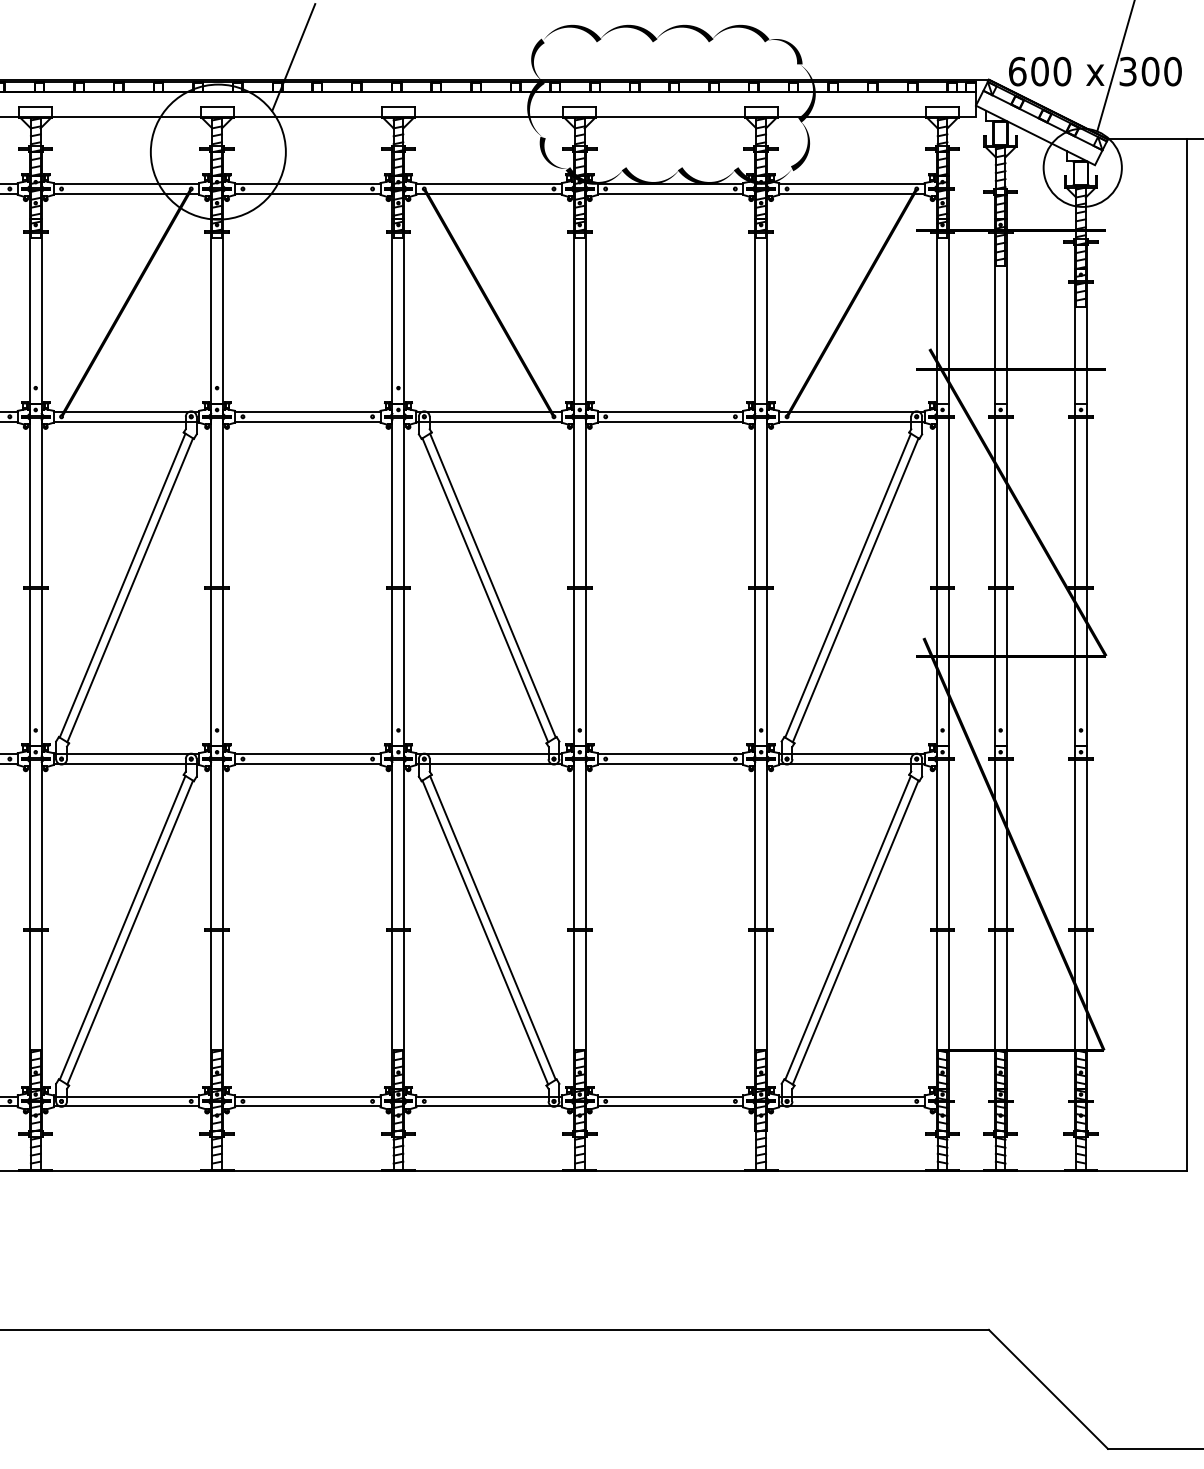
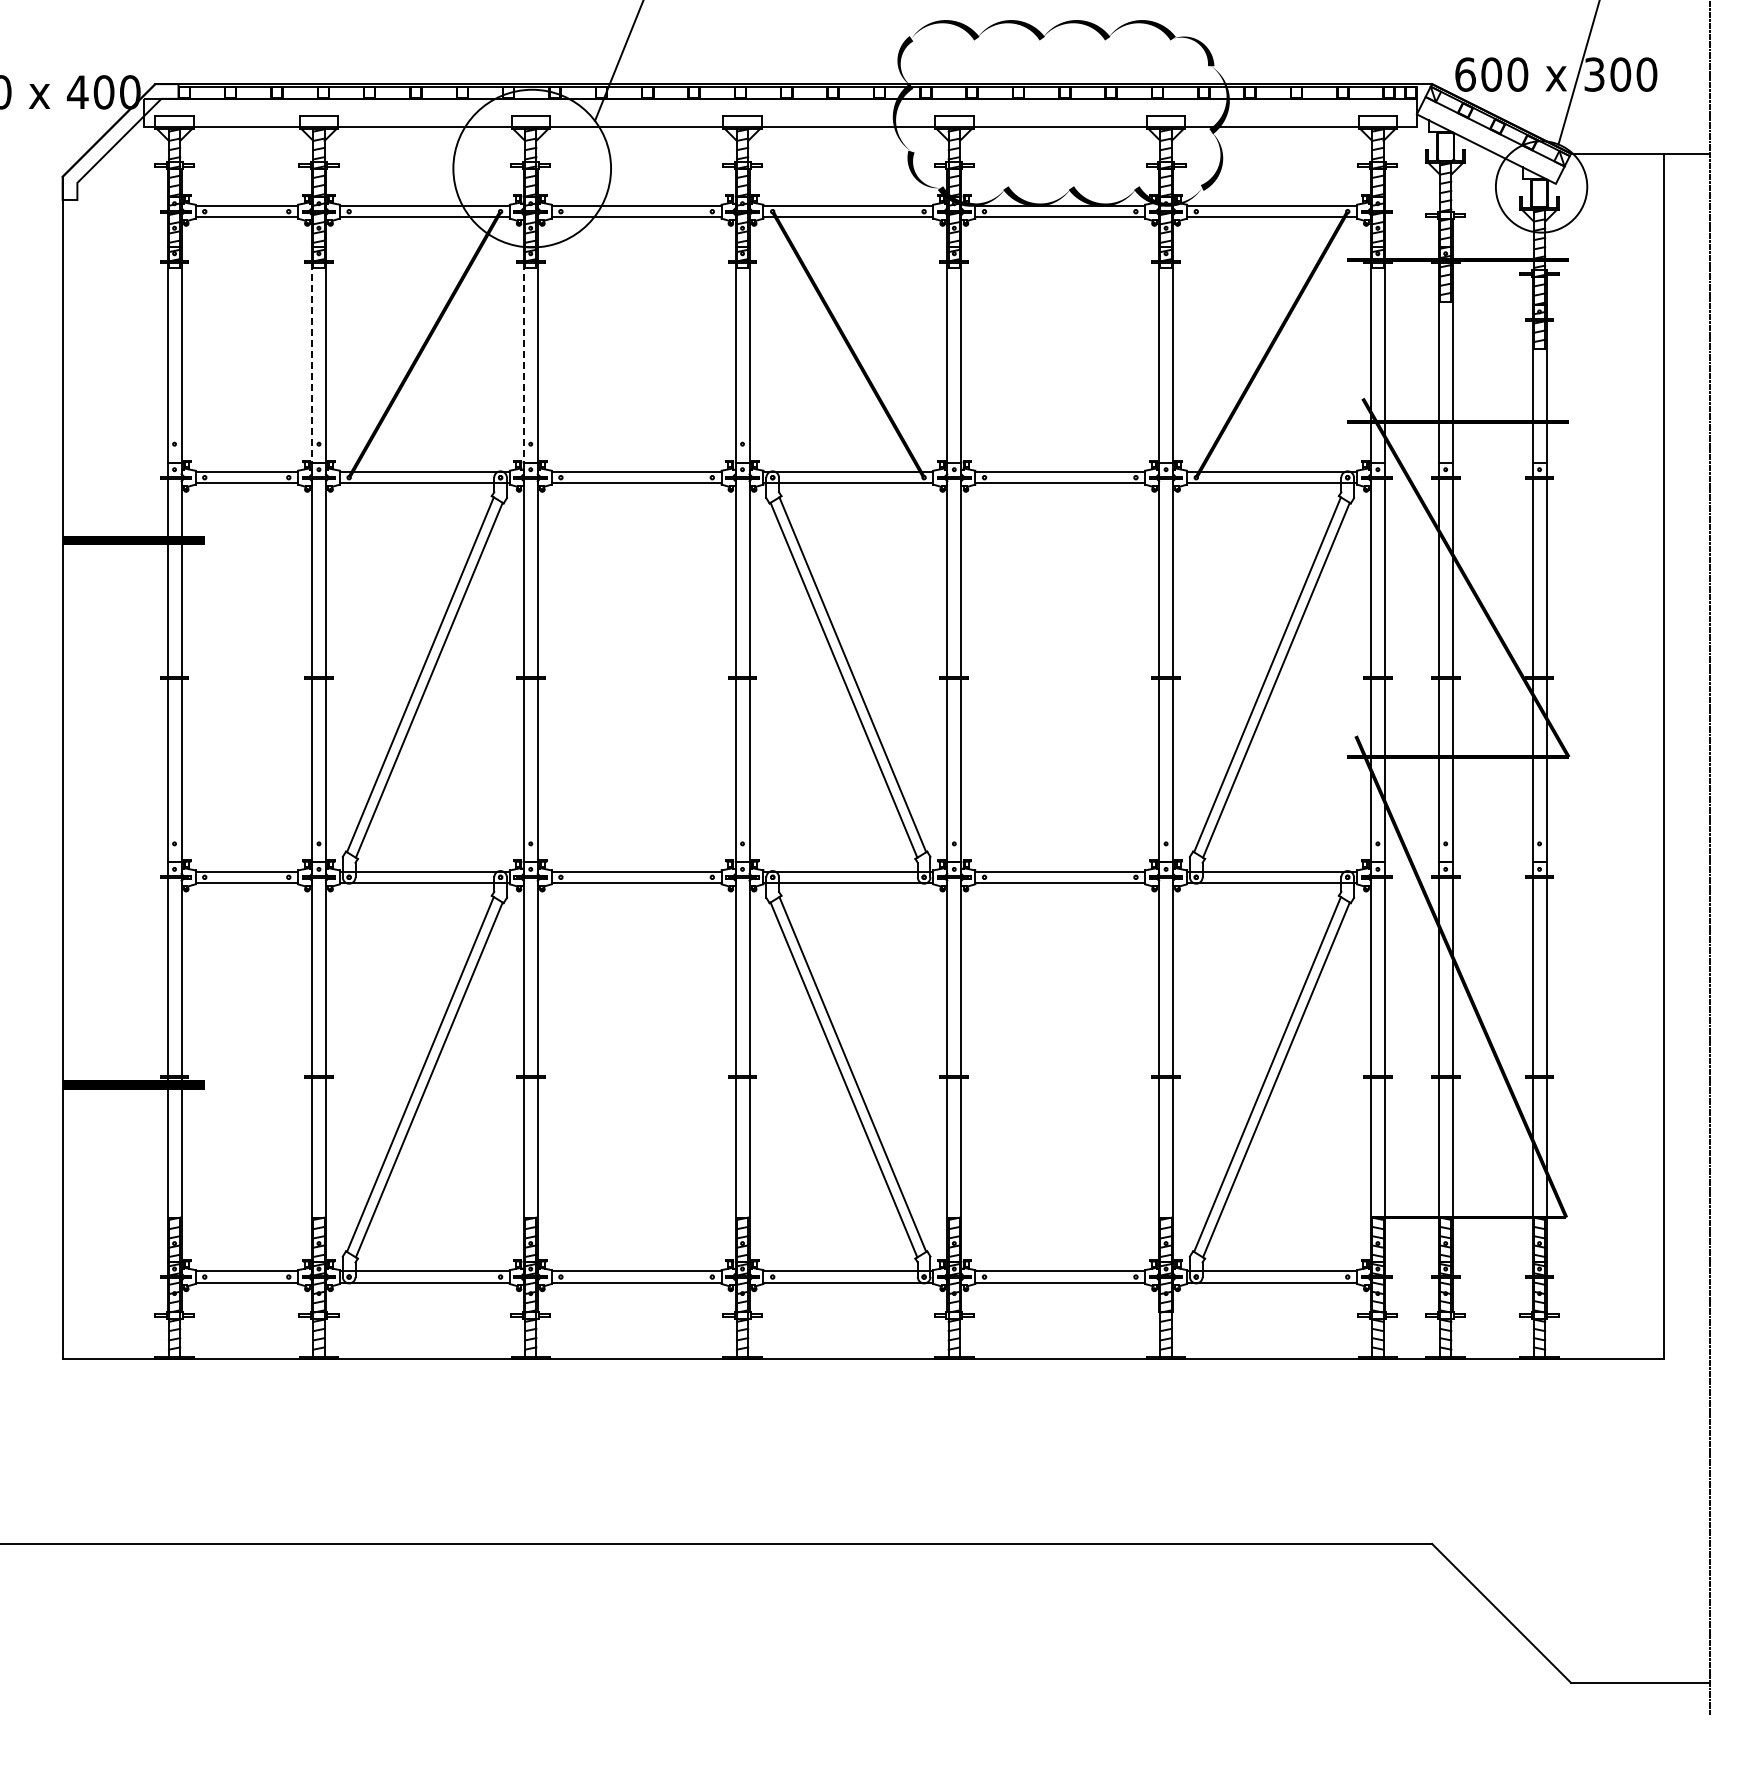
line: (29, 318) -> (311, 362), solid -> dashed
line: (210, 318) -> (523, 362), solid -> dashed

